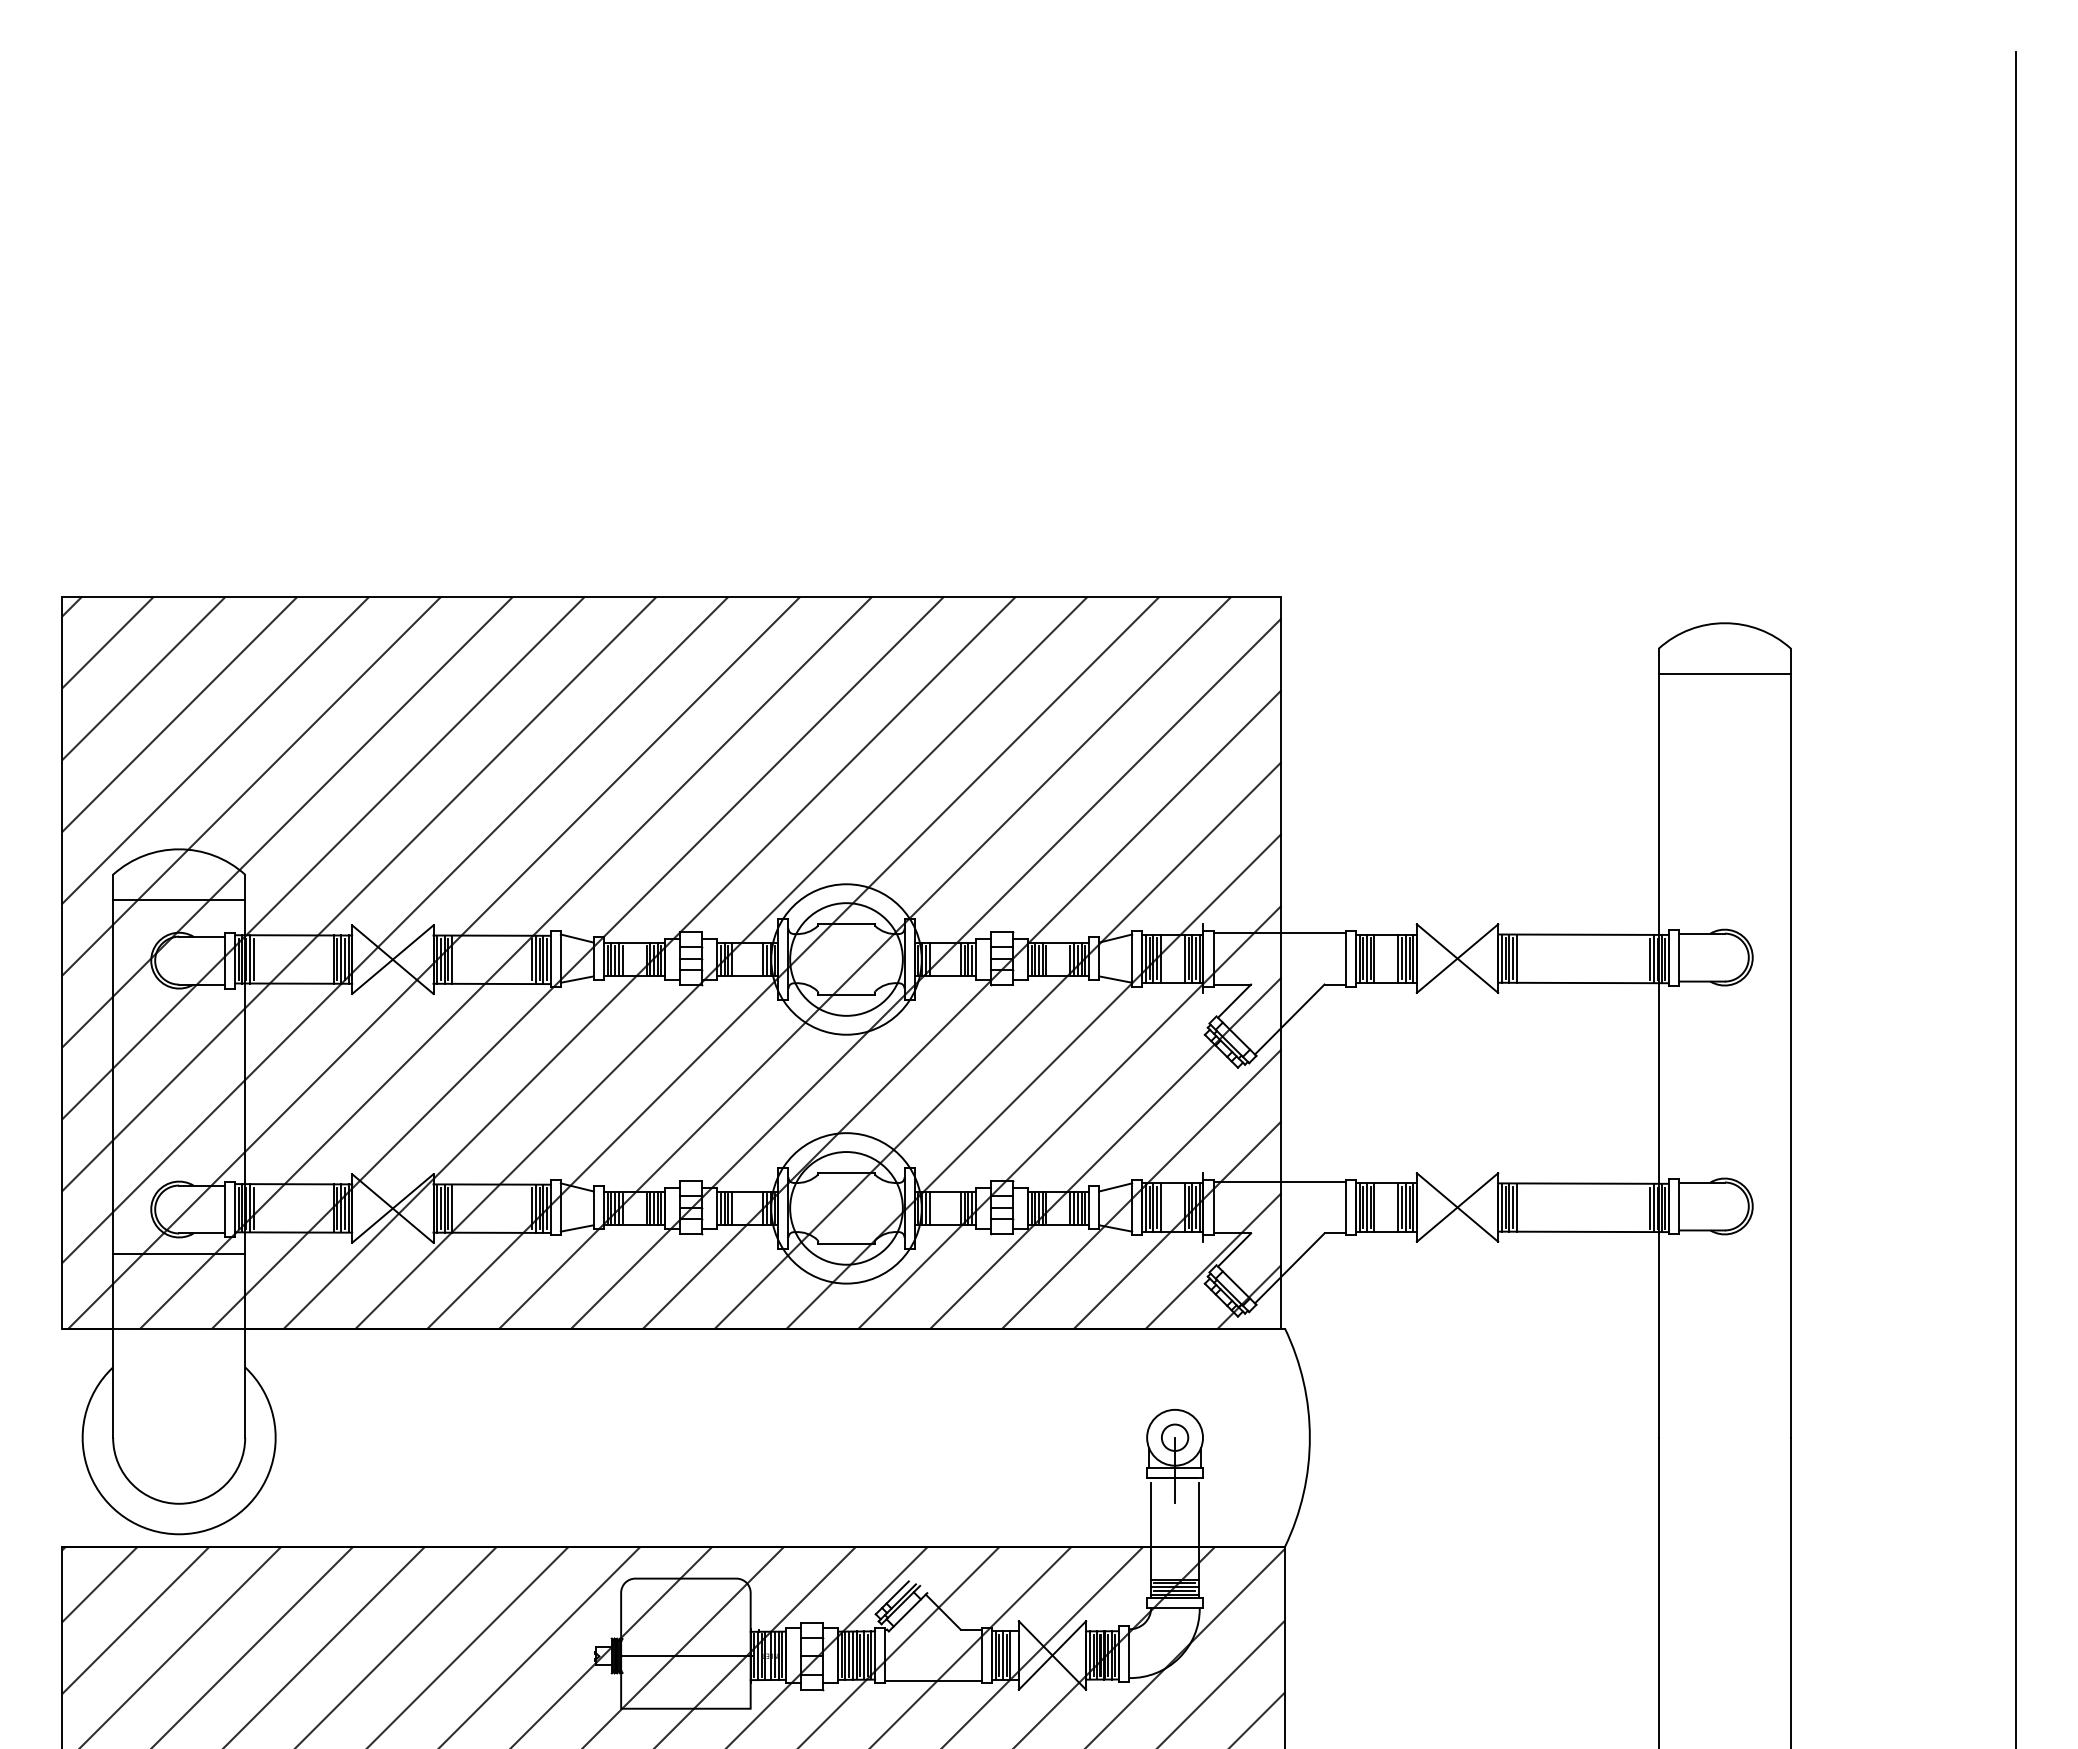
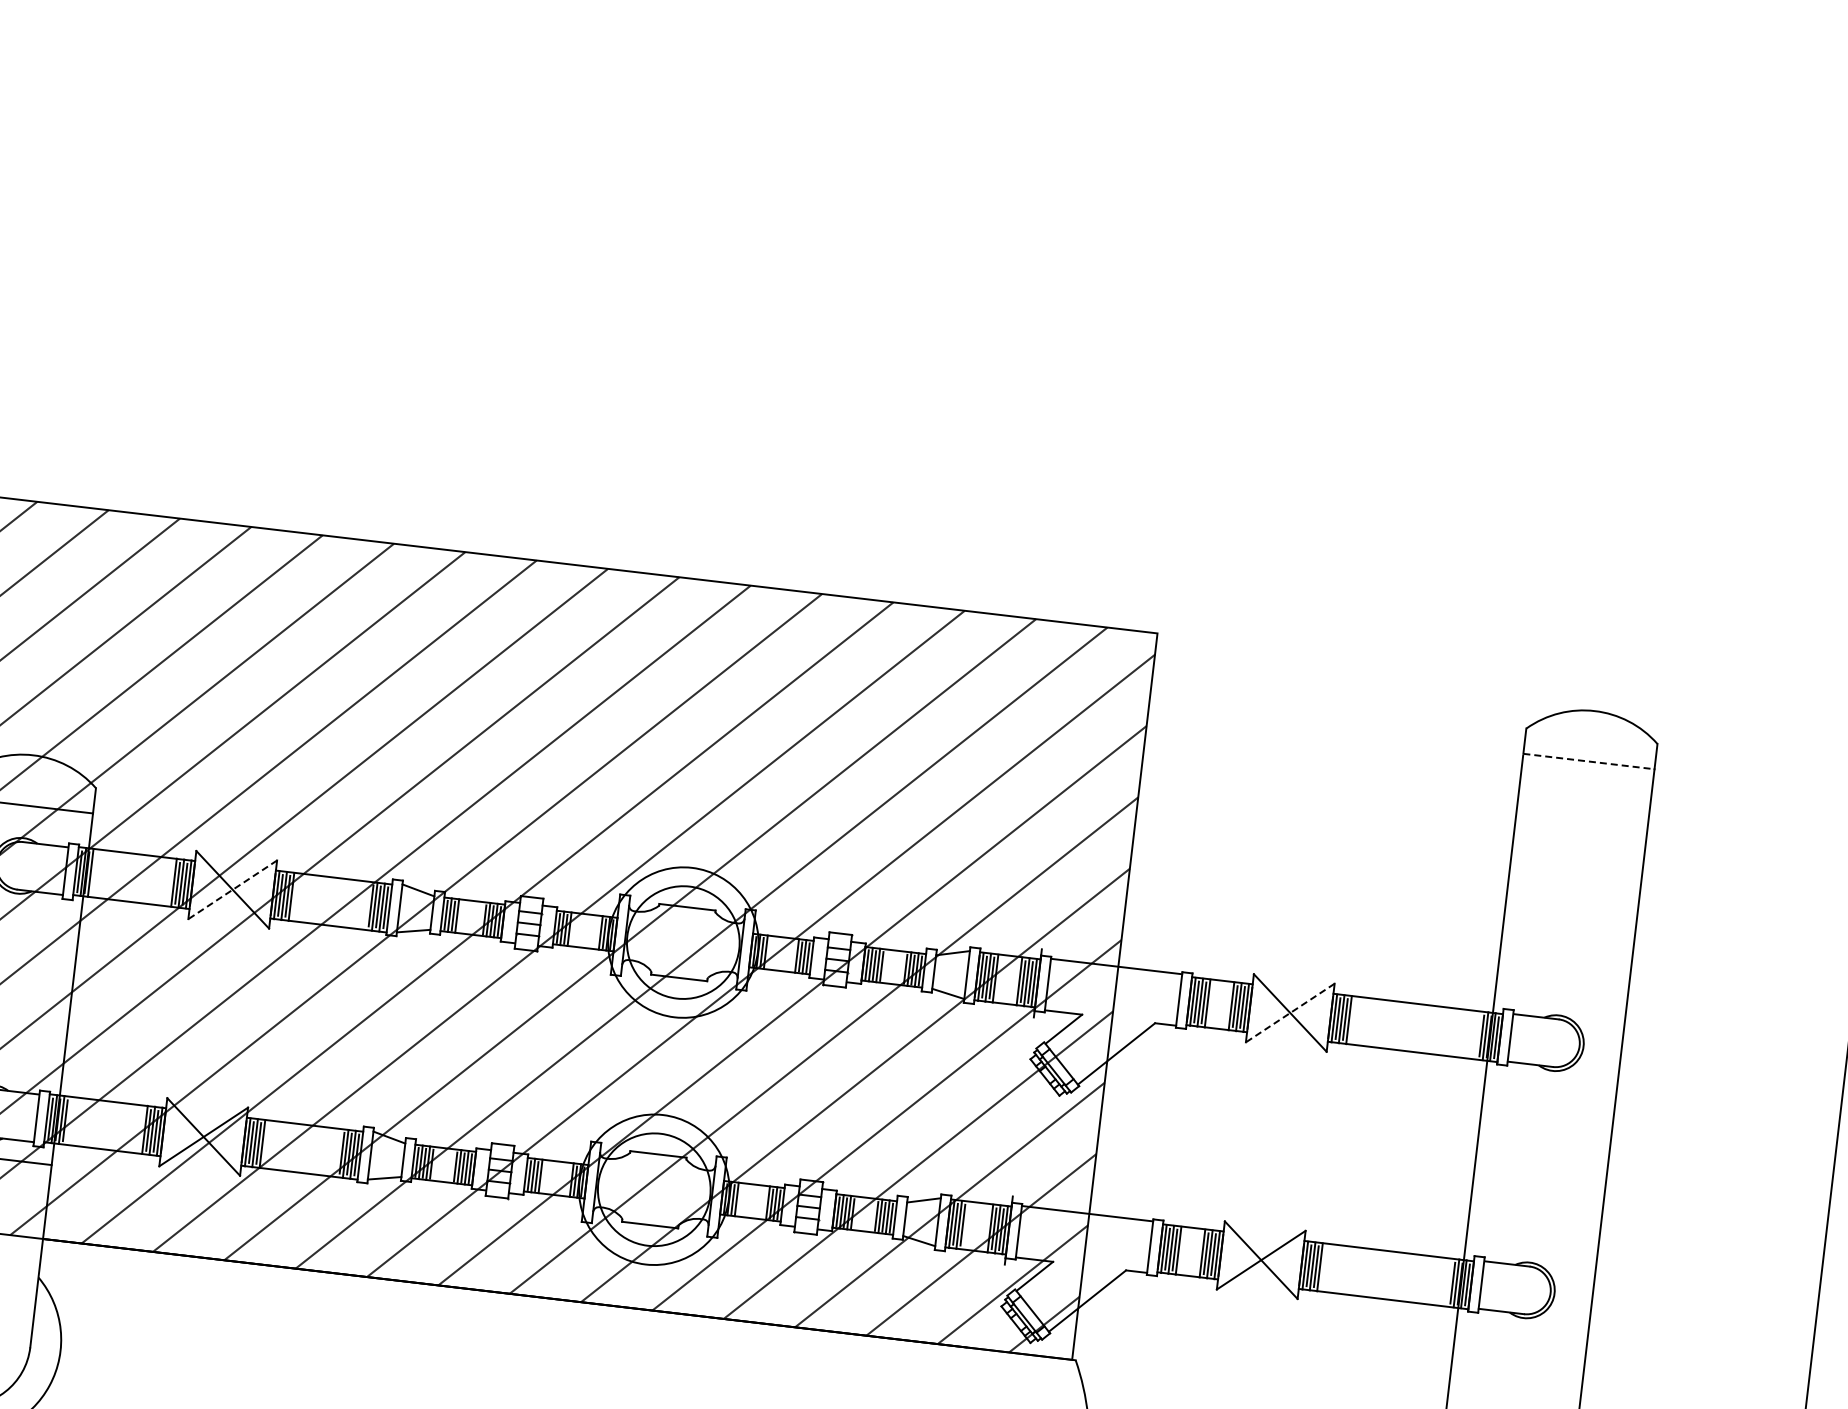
line: (1725, 674) -> (1589, 762), solid -> dashed
line: (1457, 958) -> (1290, 1012), solid -> dashed
line: (253, 959) -> (94, 873), removed
line: (392, 959) -> (232, 889), solid -> dashed
line: (622, 959) -> (460, 916), removed
line: (1160, 1207) -> (966, 1225), removed

